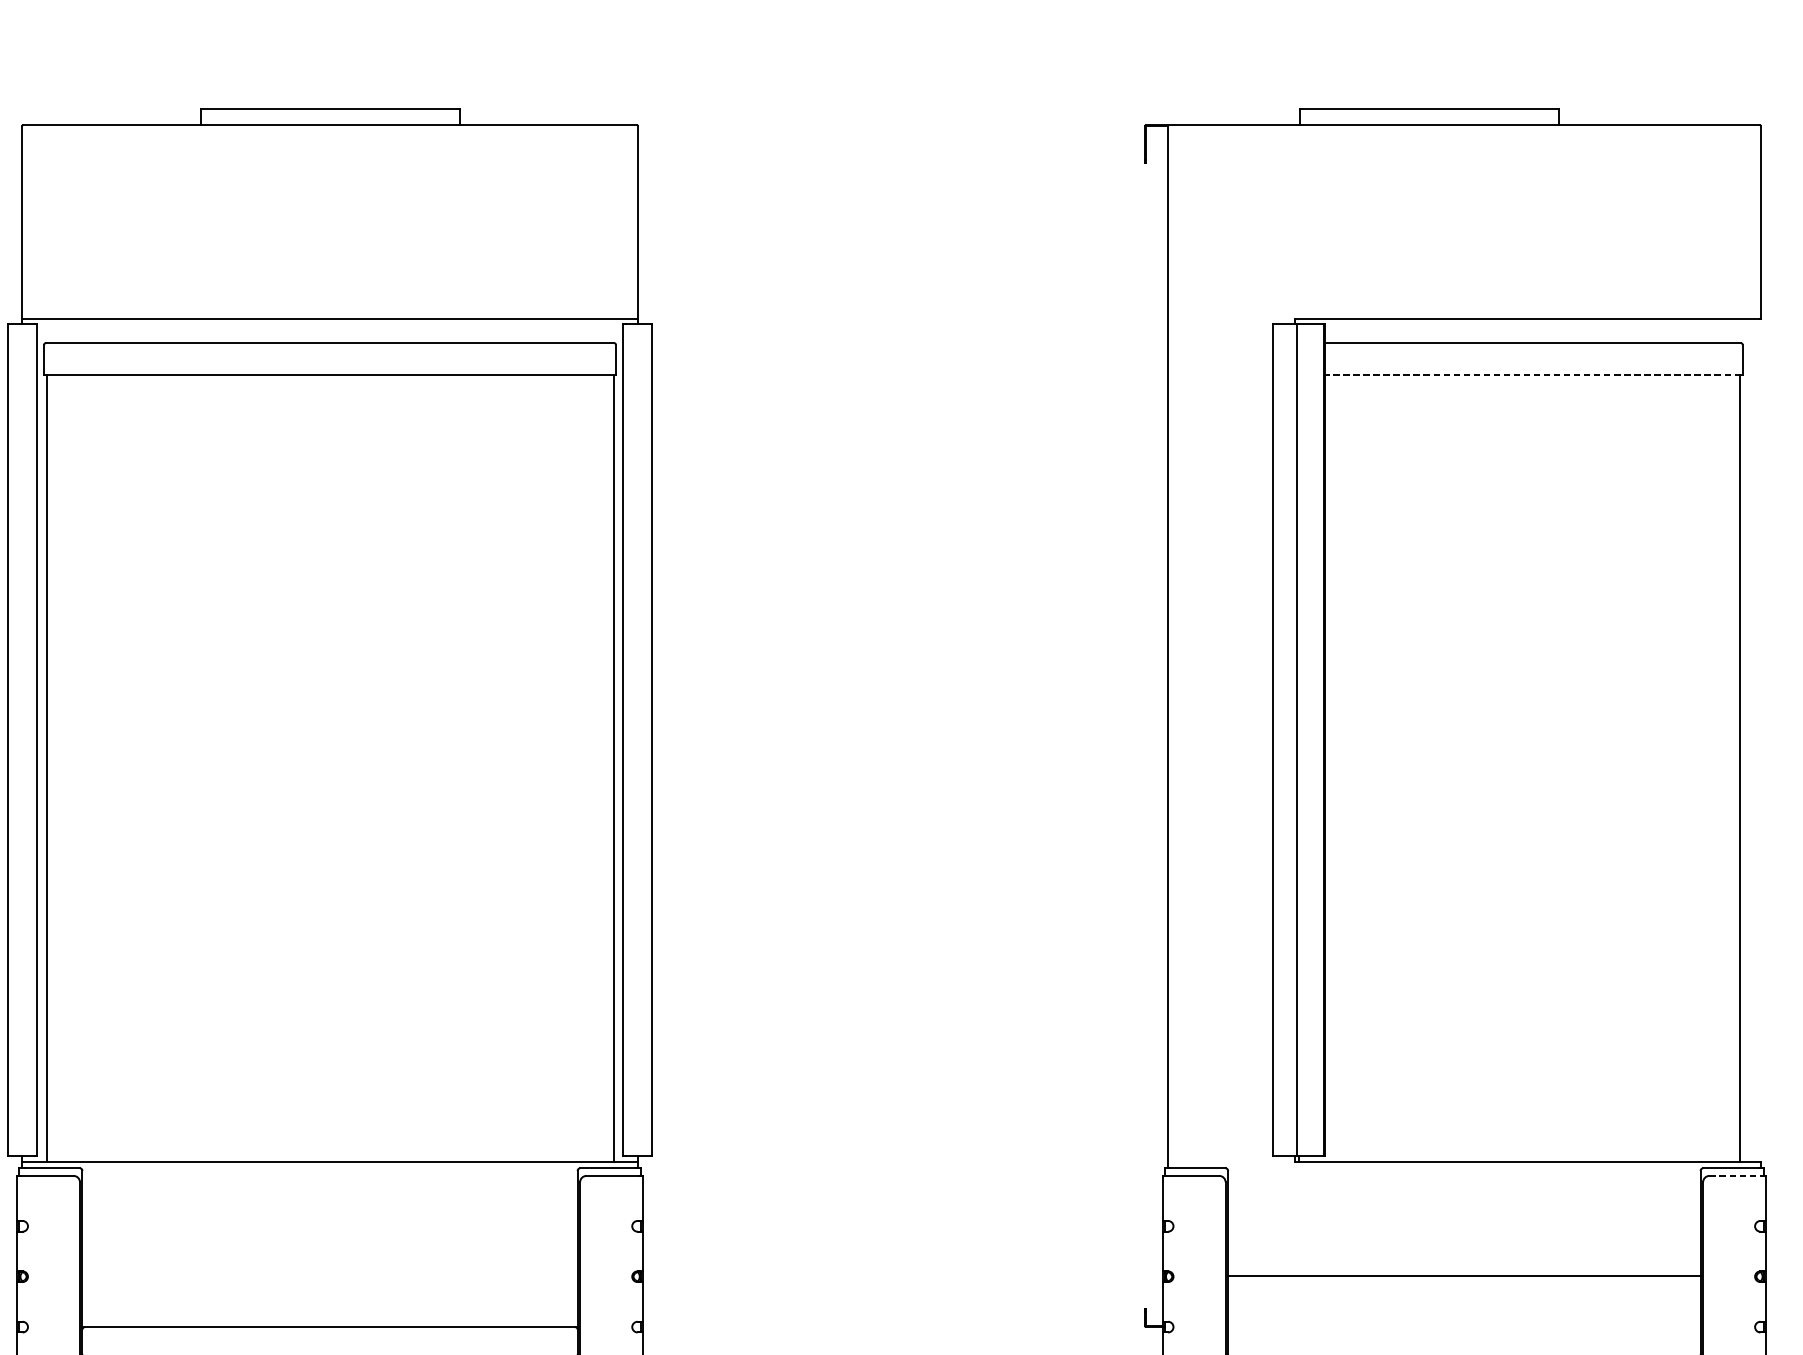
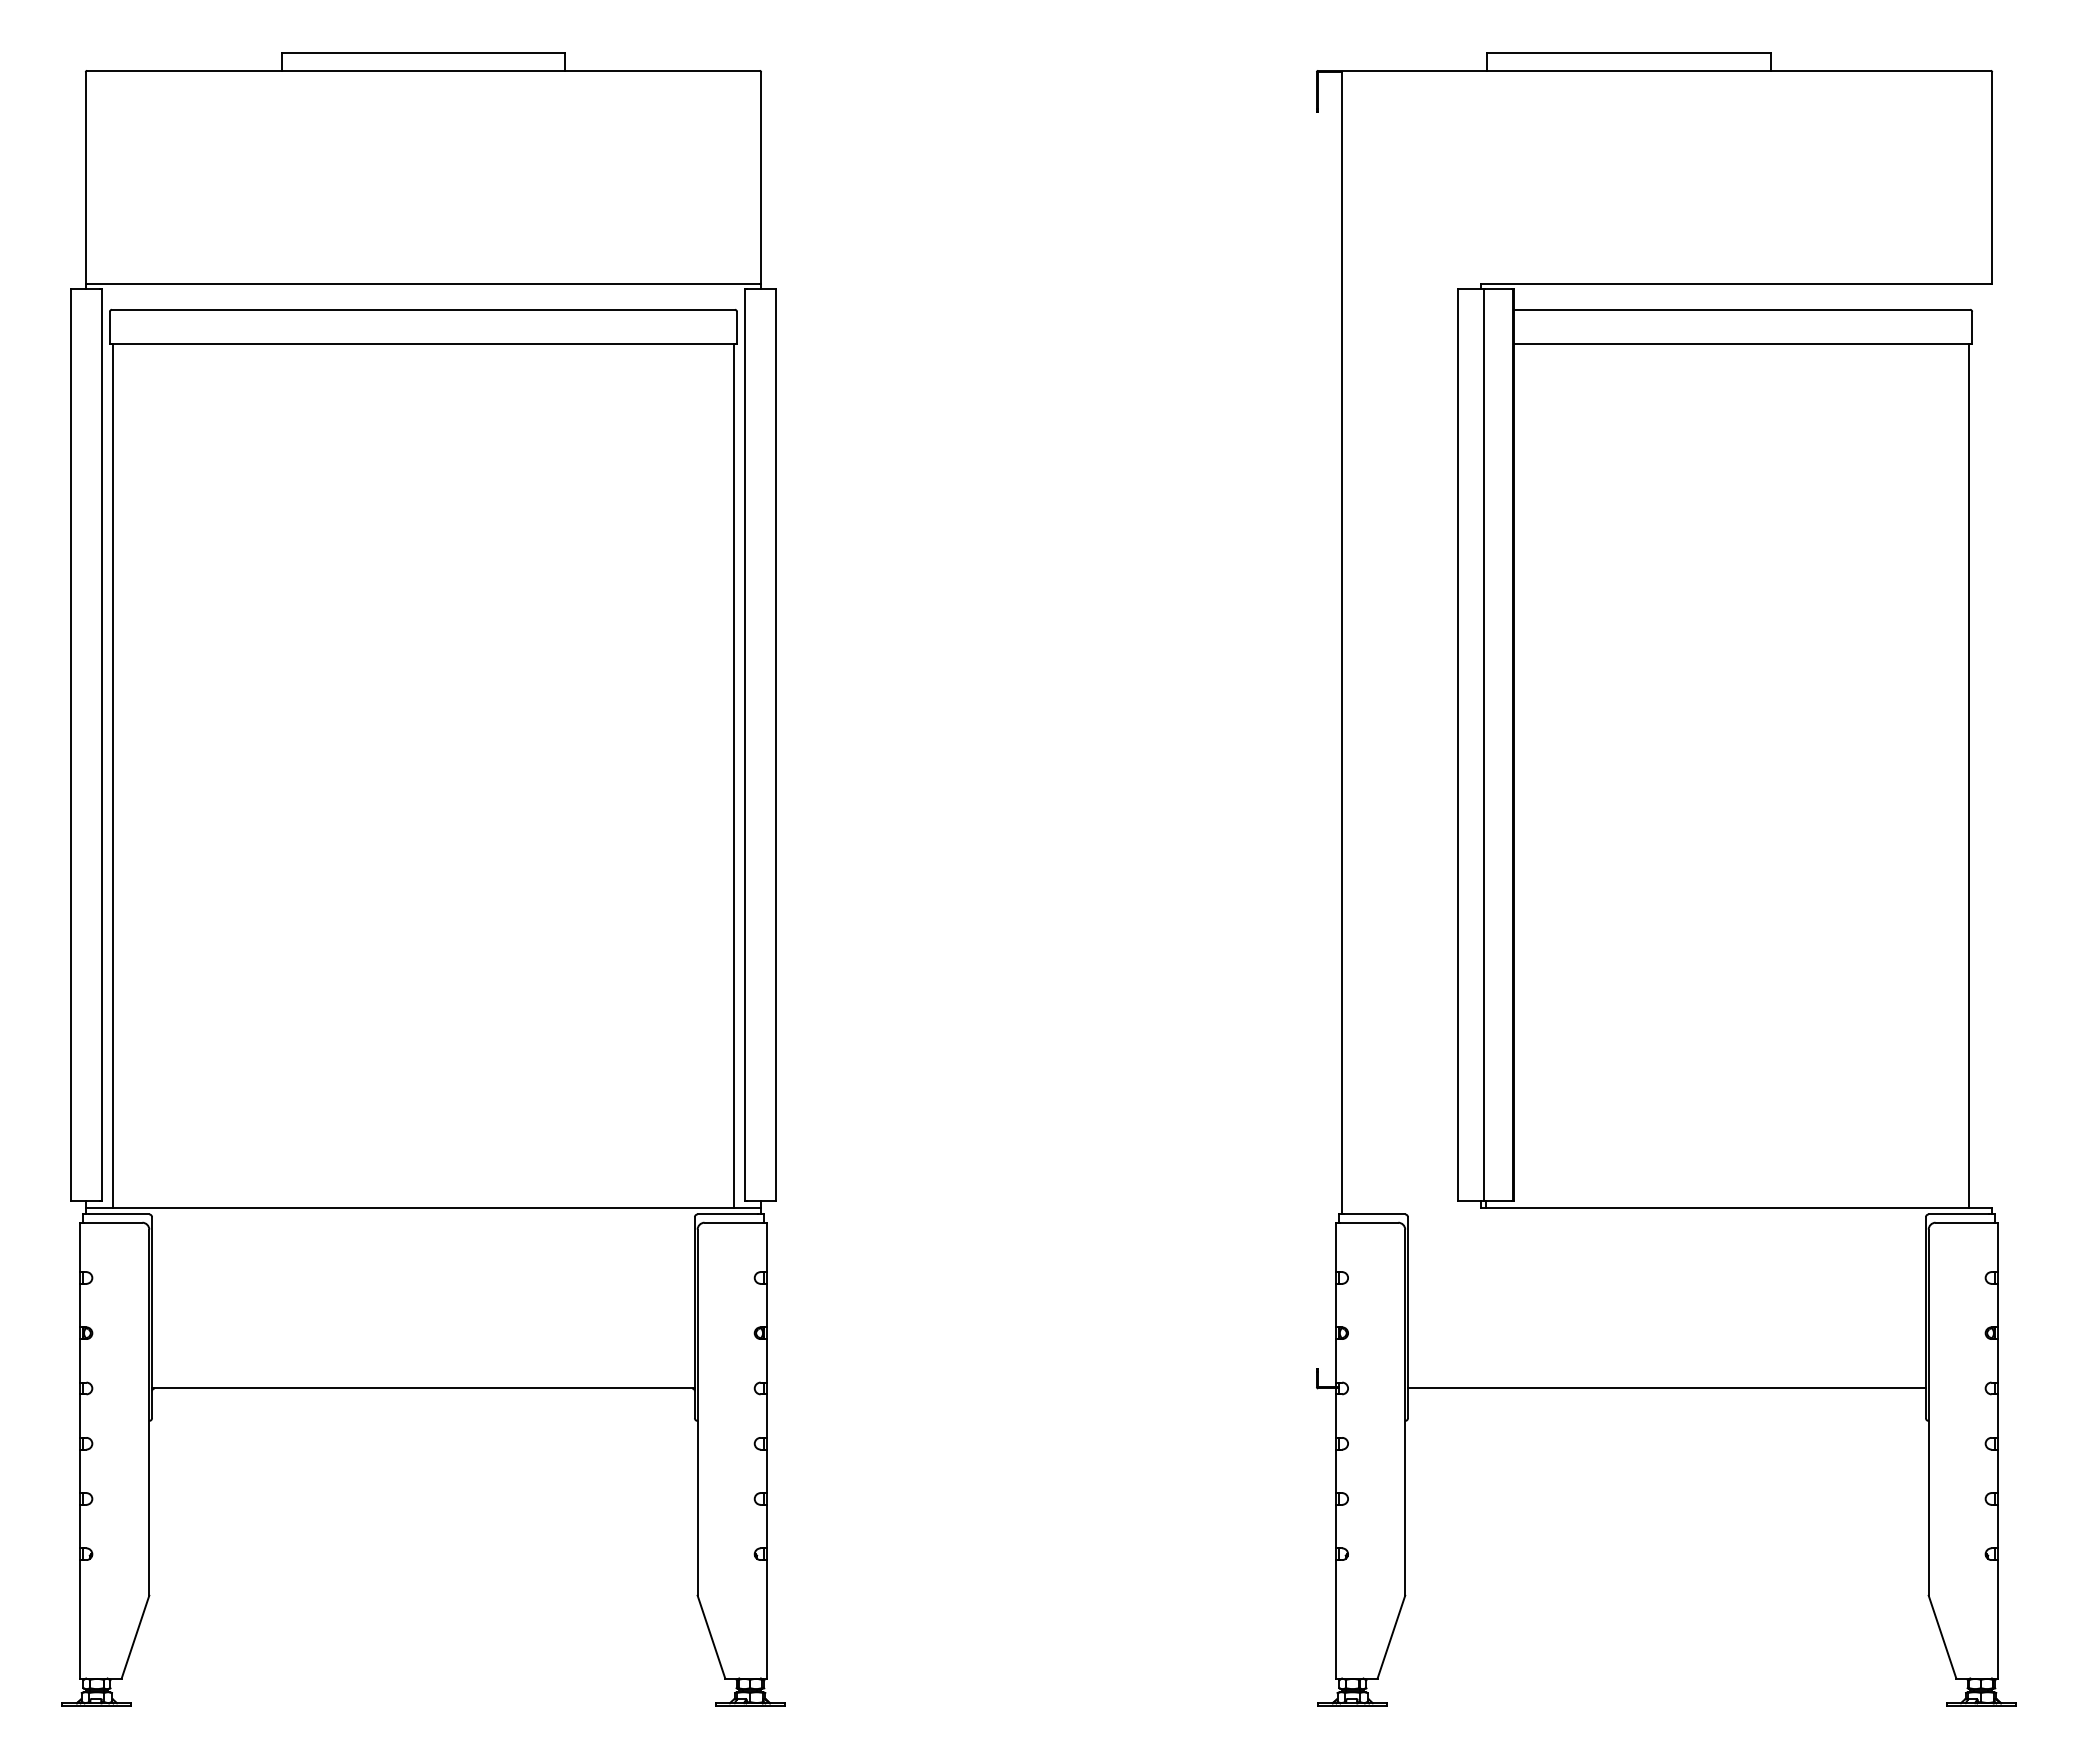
line: (1533, 374) -> (1742, 344), dashed -> solid
line: (1736, 1175) -> (1965, 1222), dashed -> solid
line: (1463, 1276) -> (1666, 1388), moved

